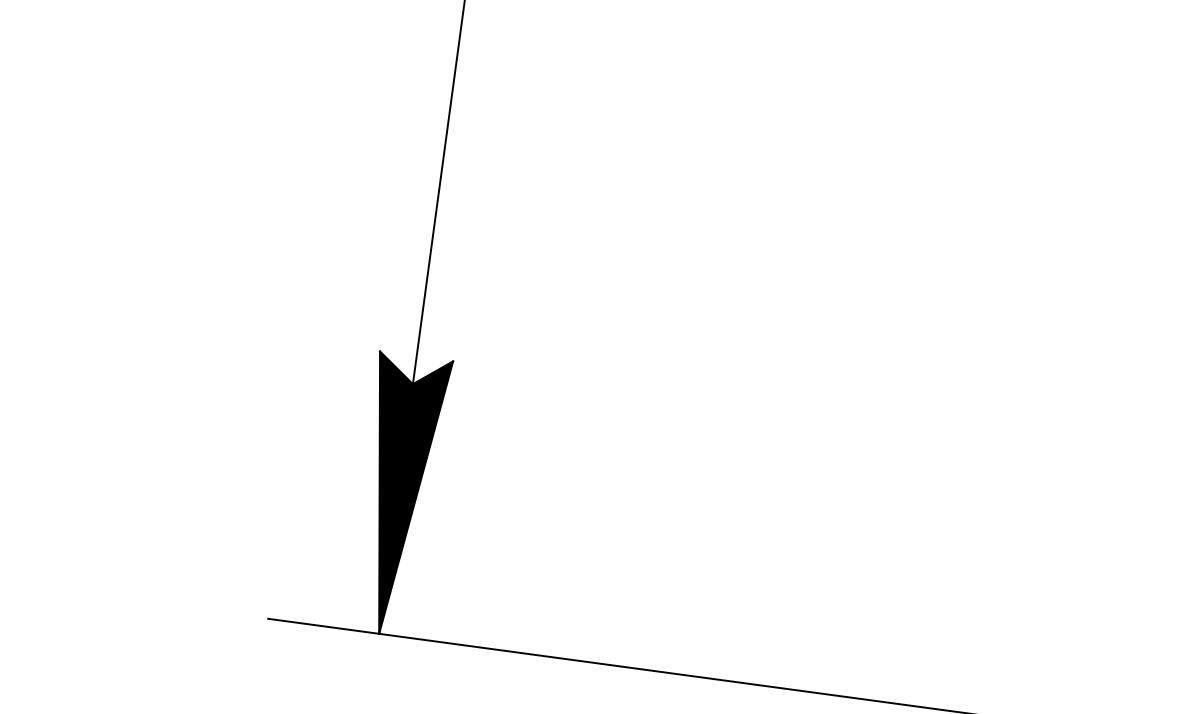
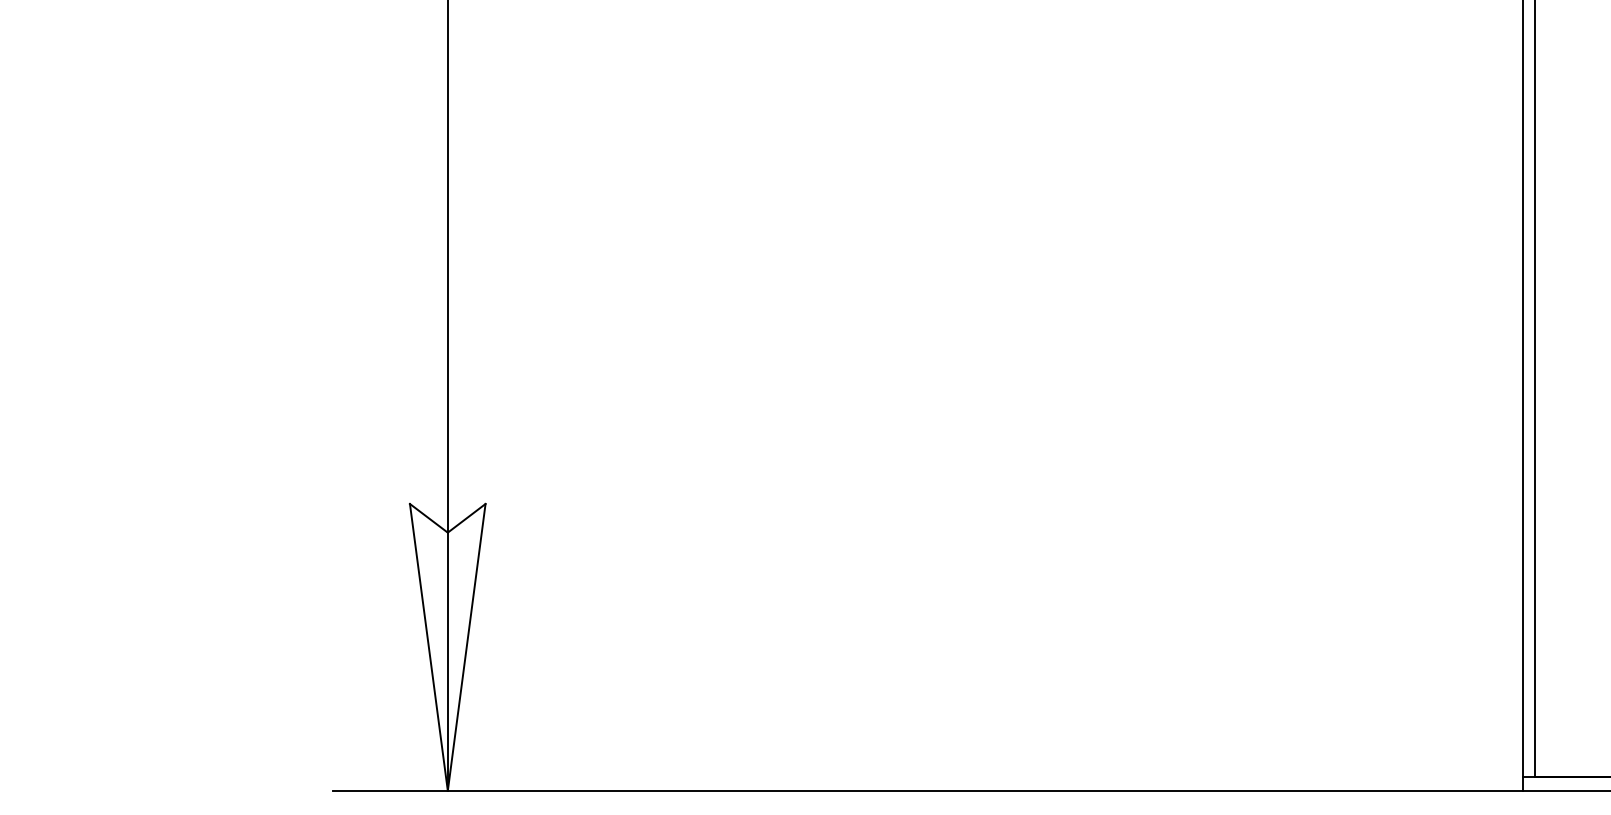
fill: (397, 494) -> (447, 646), removed

